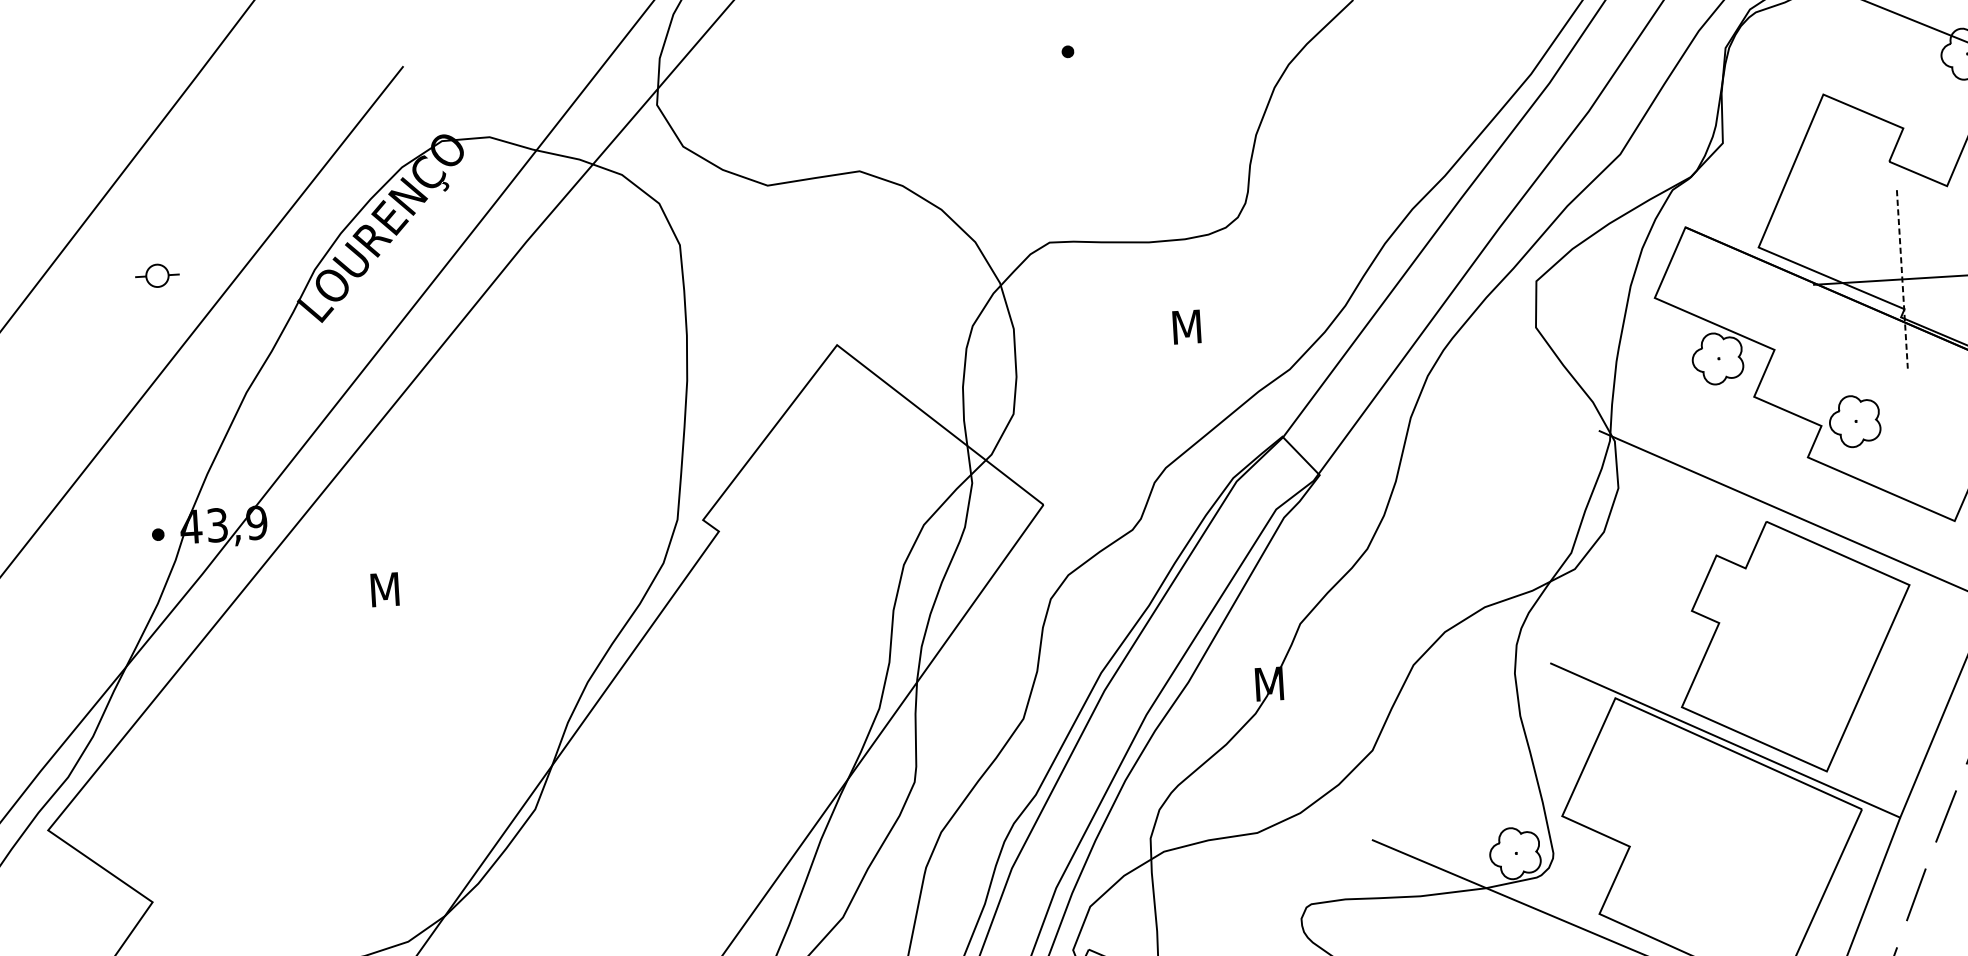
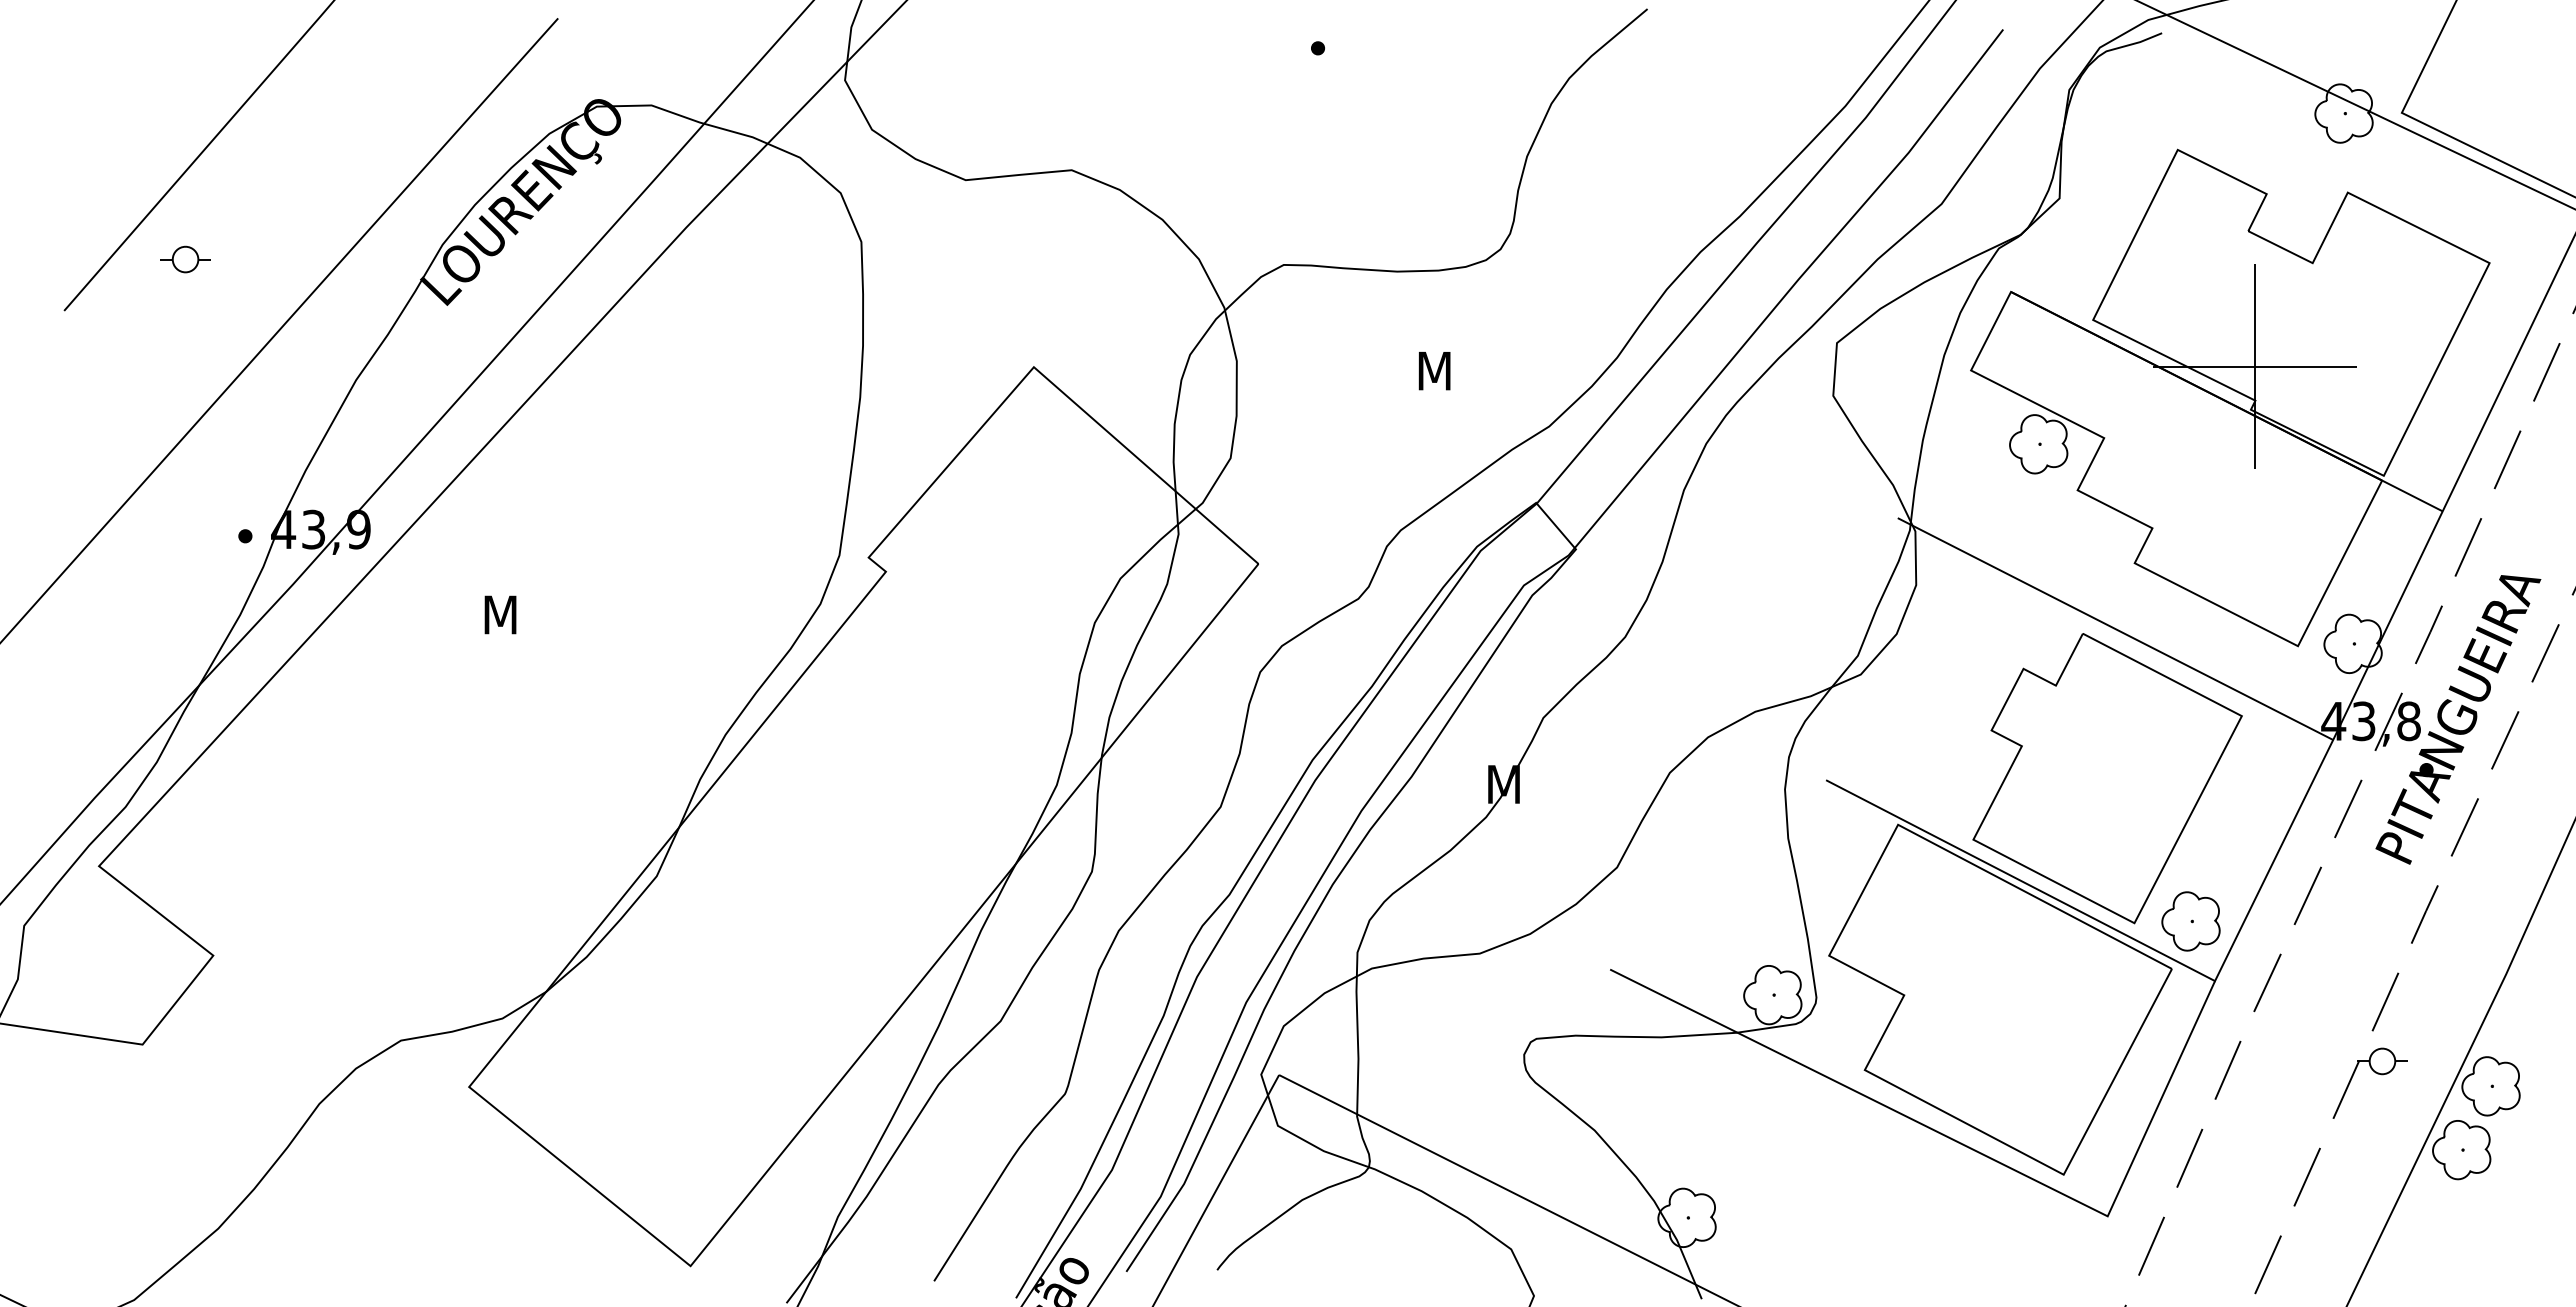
part: (157, 275) -> (185, 259), moved
line: (1902, 280) -> (2255, 367), dashed -> solid
part: (1854, 421) -> (2190, 921), moved

